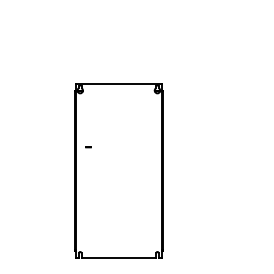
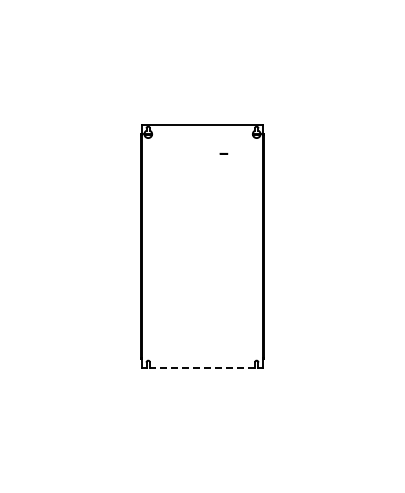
part: (88, 147) -> (223, 153), moved
line: (118, 257) -> (202, 368), solid -> dashed

